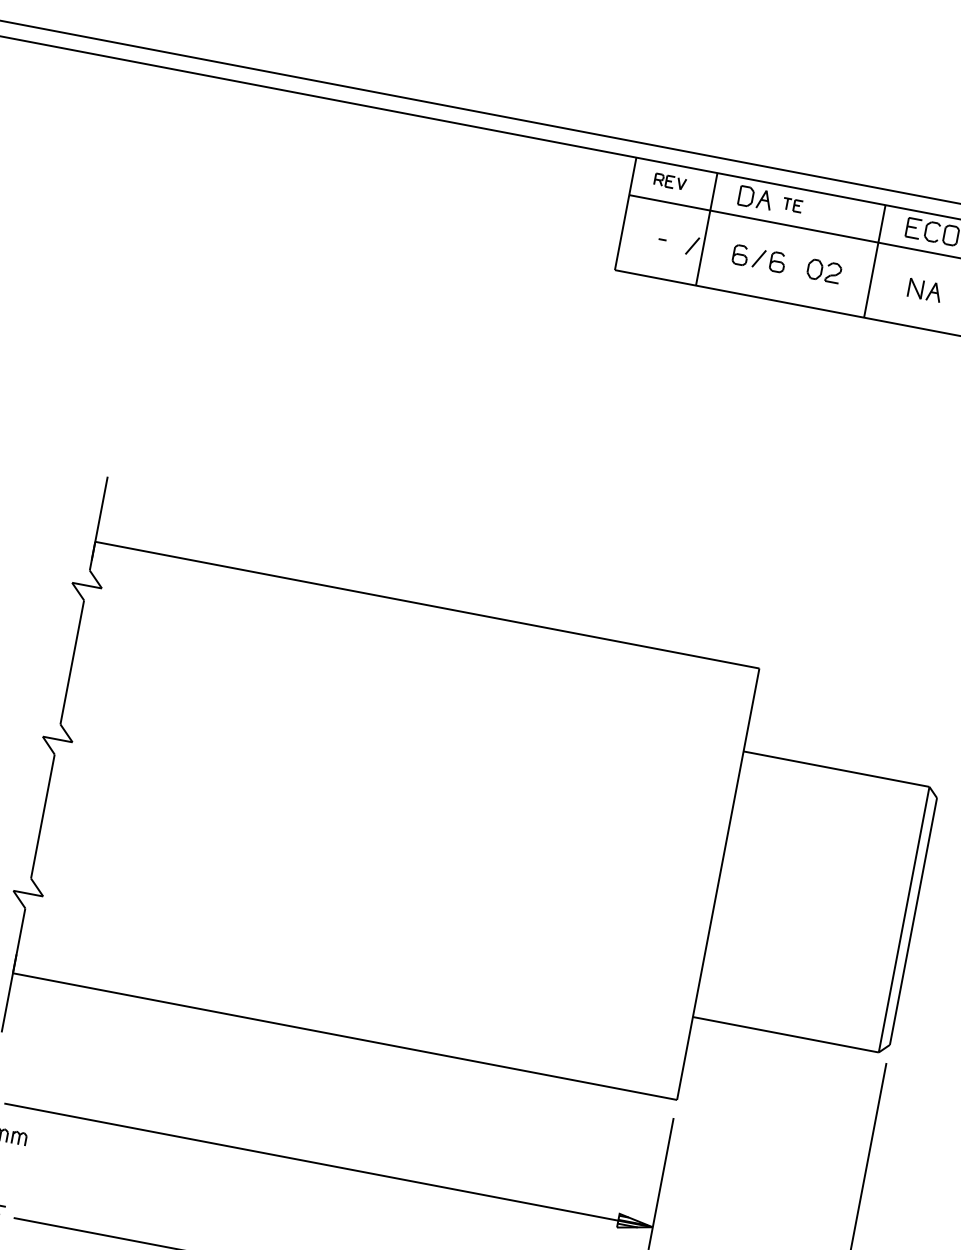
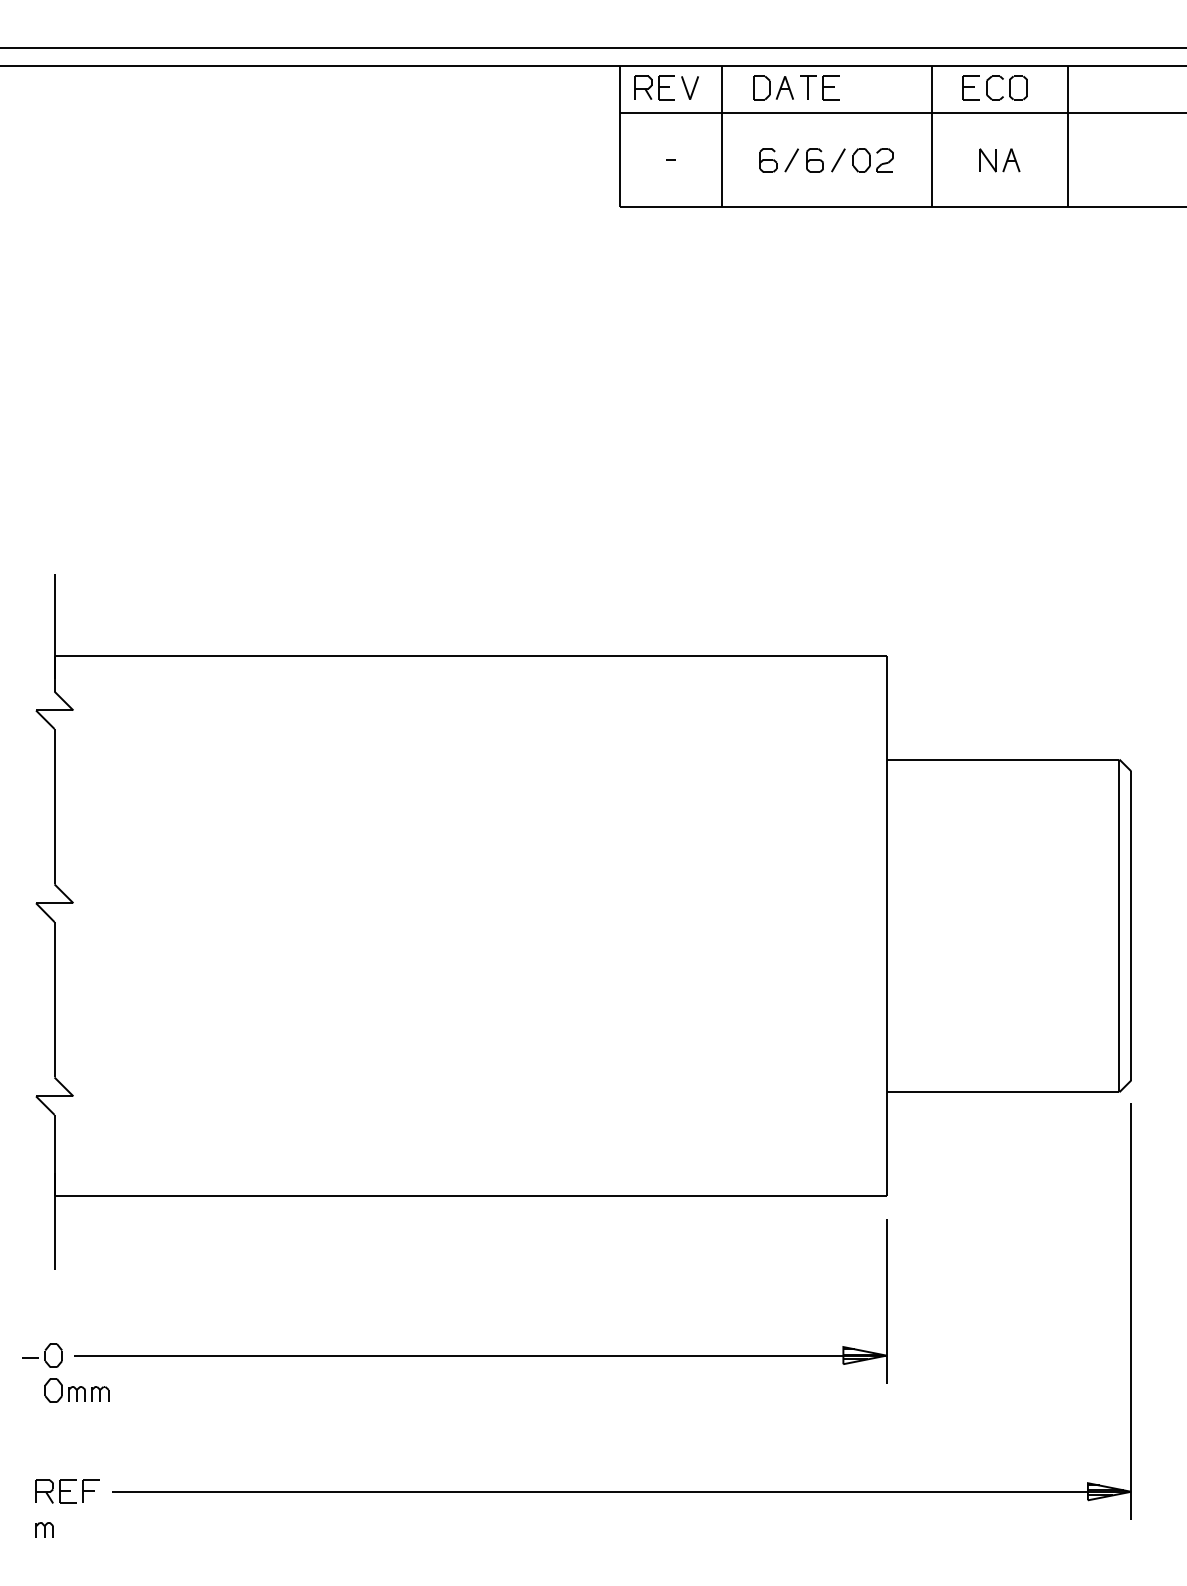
part: (670, 181) -> (666, 87), size x1.67
part: (792, 204) -> (819, 87), size x1.67
line: (692, 246) -> (838, 160), moved

